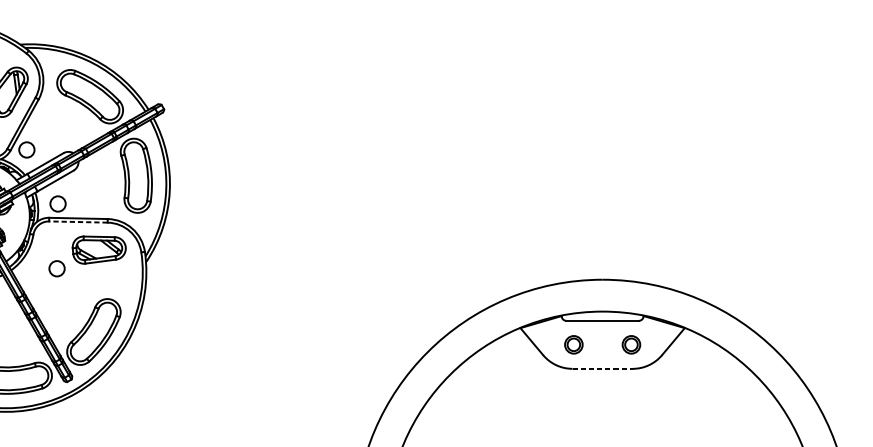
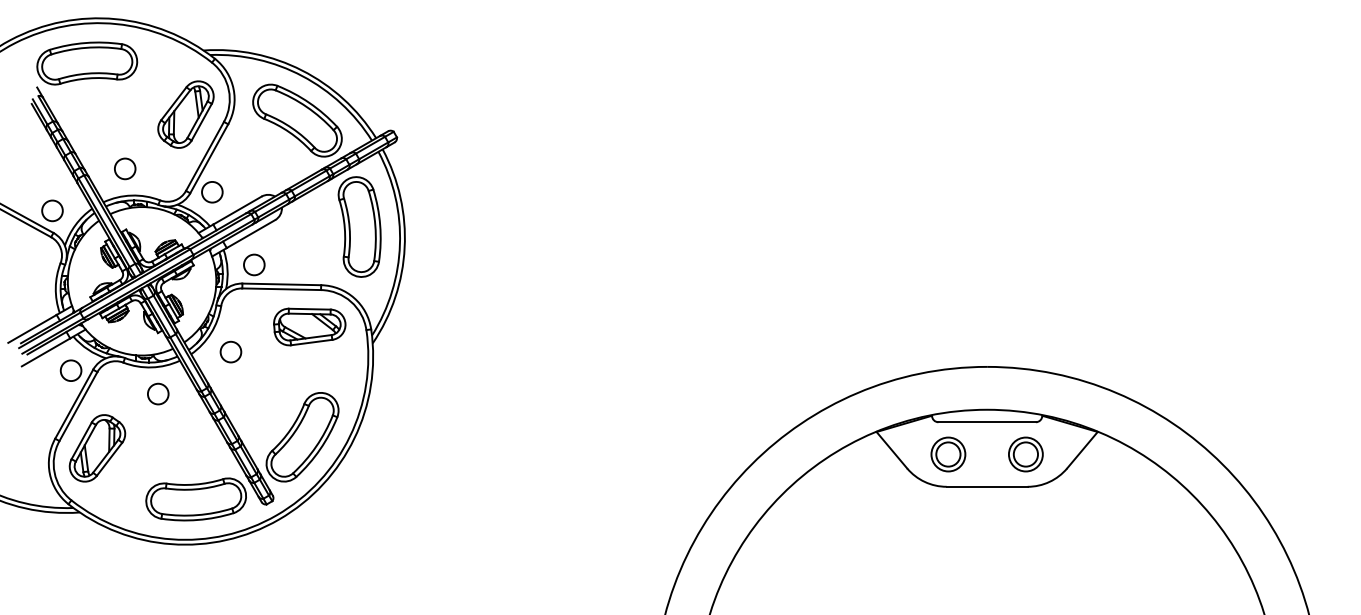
line: (78, 222) -> (281, 289), dashed -> solid
circle: (56, 268) -> (230, 351), moved
part: (573, 344) -> (948, 454), size x1.43
part: (631, 344) -> (1025, 454), size x1.43
line: (602, 368) -> (987, 486), dashed -> solid

